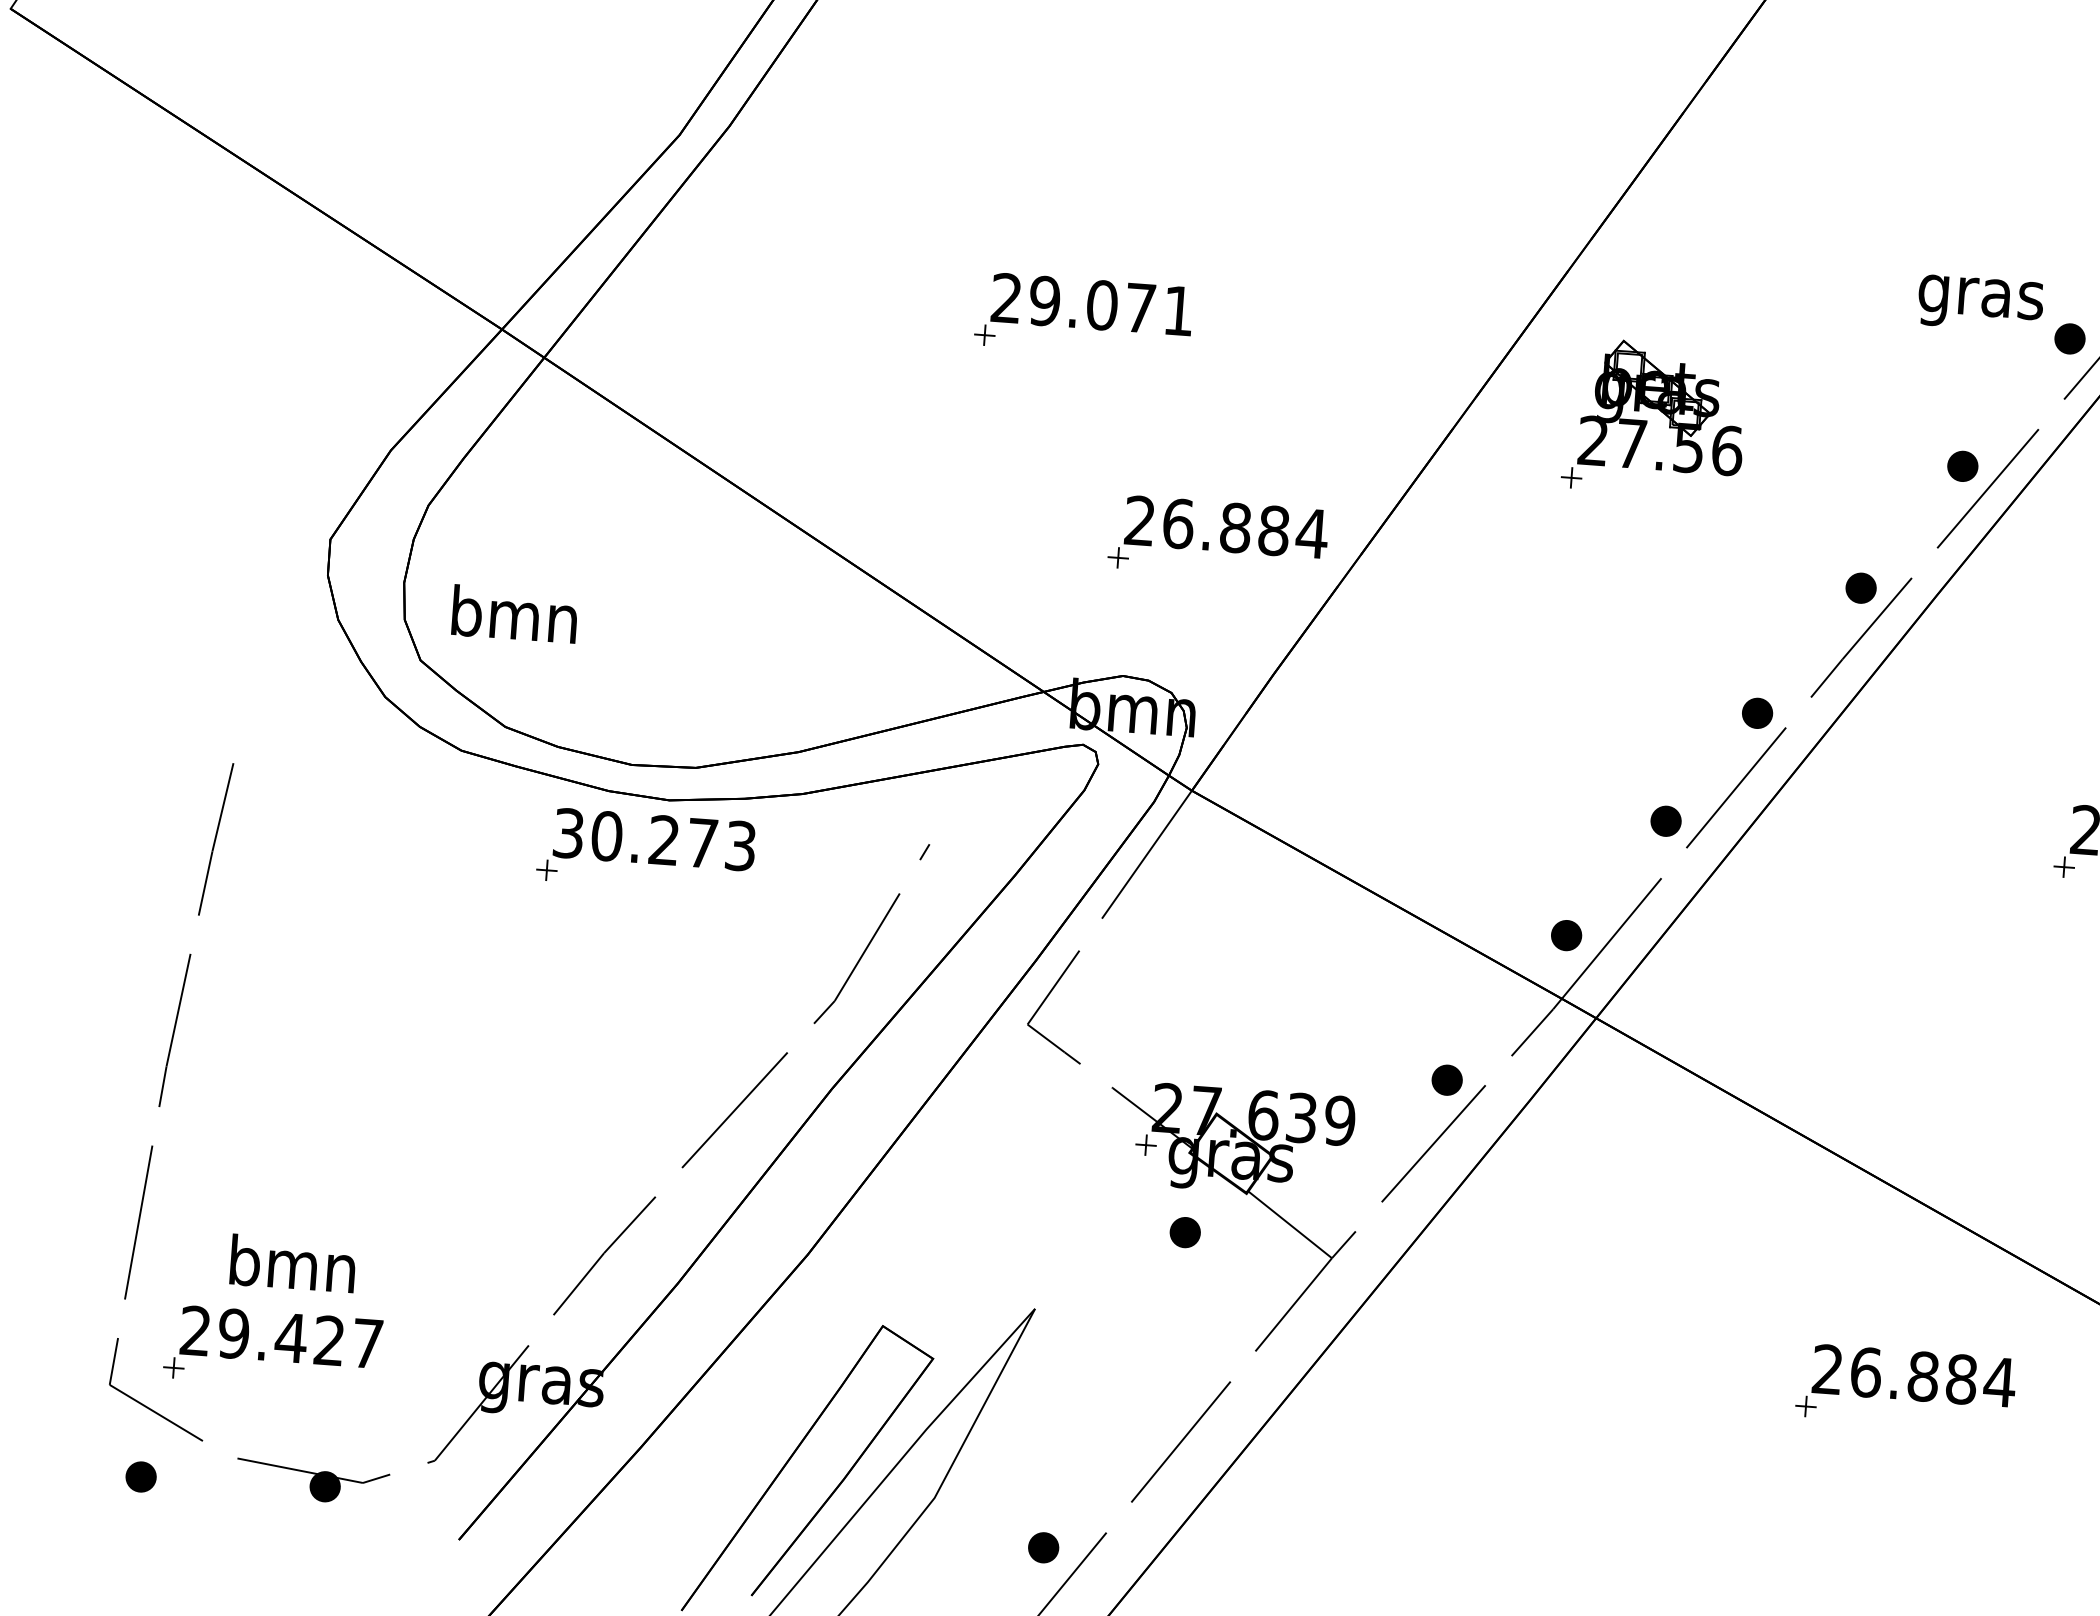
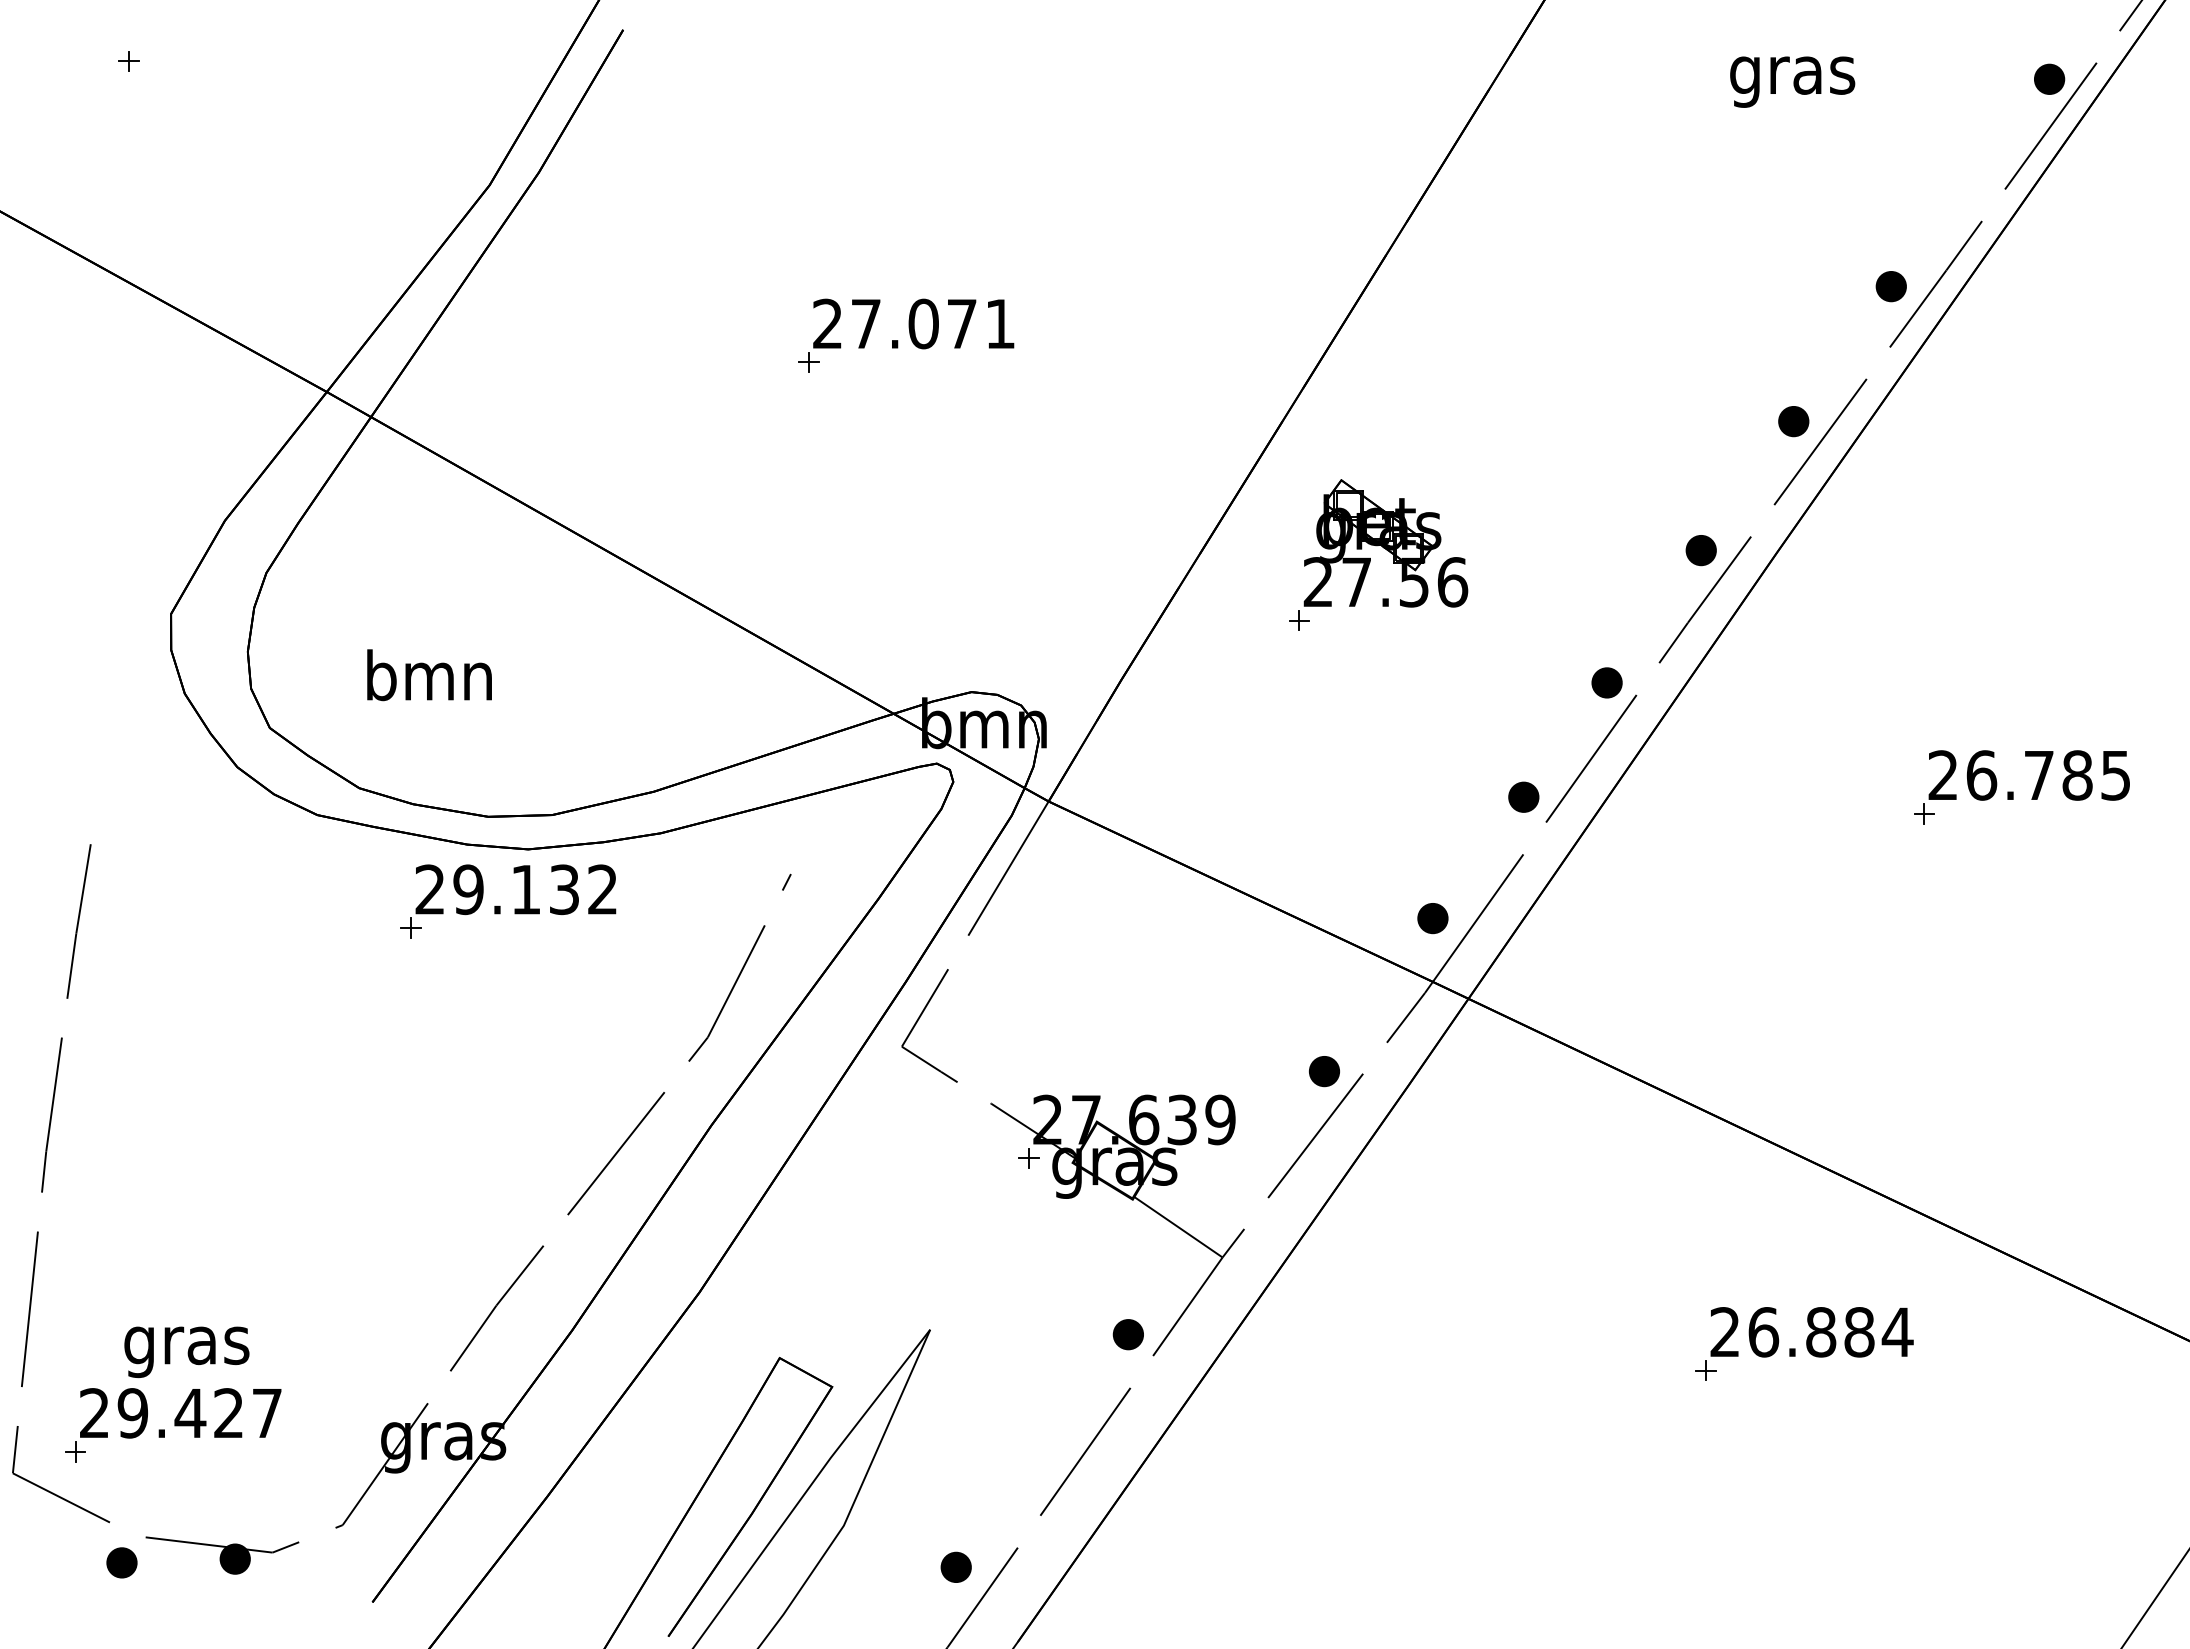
text: (1045, 300) -> (866, 323), 29.071 -> 27.071
text: (1980, 303) -> (1792, 81), moved
part: (1660, 412) -> (1383, 548), moved
part: (1218, 537) -> (1056, 547), removed
text: (514, 614) -> (429, 675), moved
text: (654, 839) -> (516, 889), 30.273 -> 29.132
part: (1184, 1232) -> (1127, 1334), moved
text: (292, 1270) -> (186, 1345), bmn -> gras
part: (140, 1476) -> (121, 1562), moved

